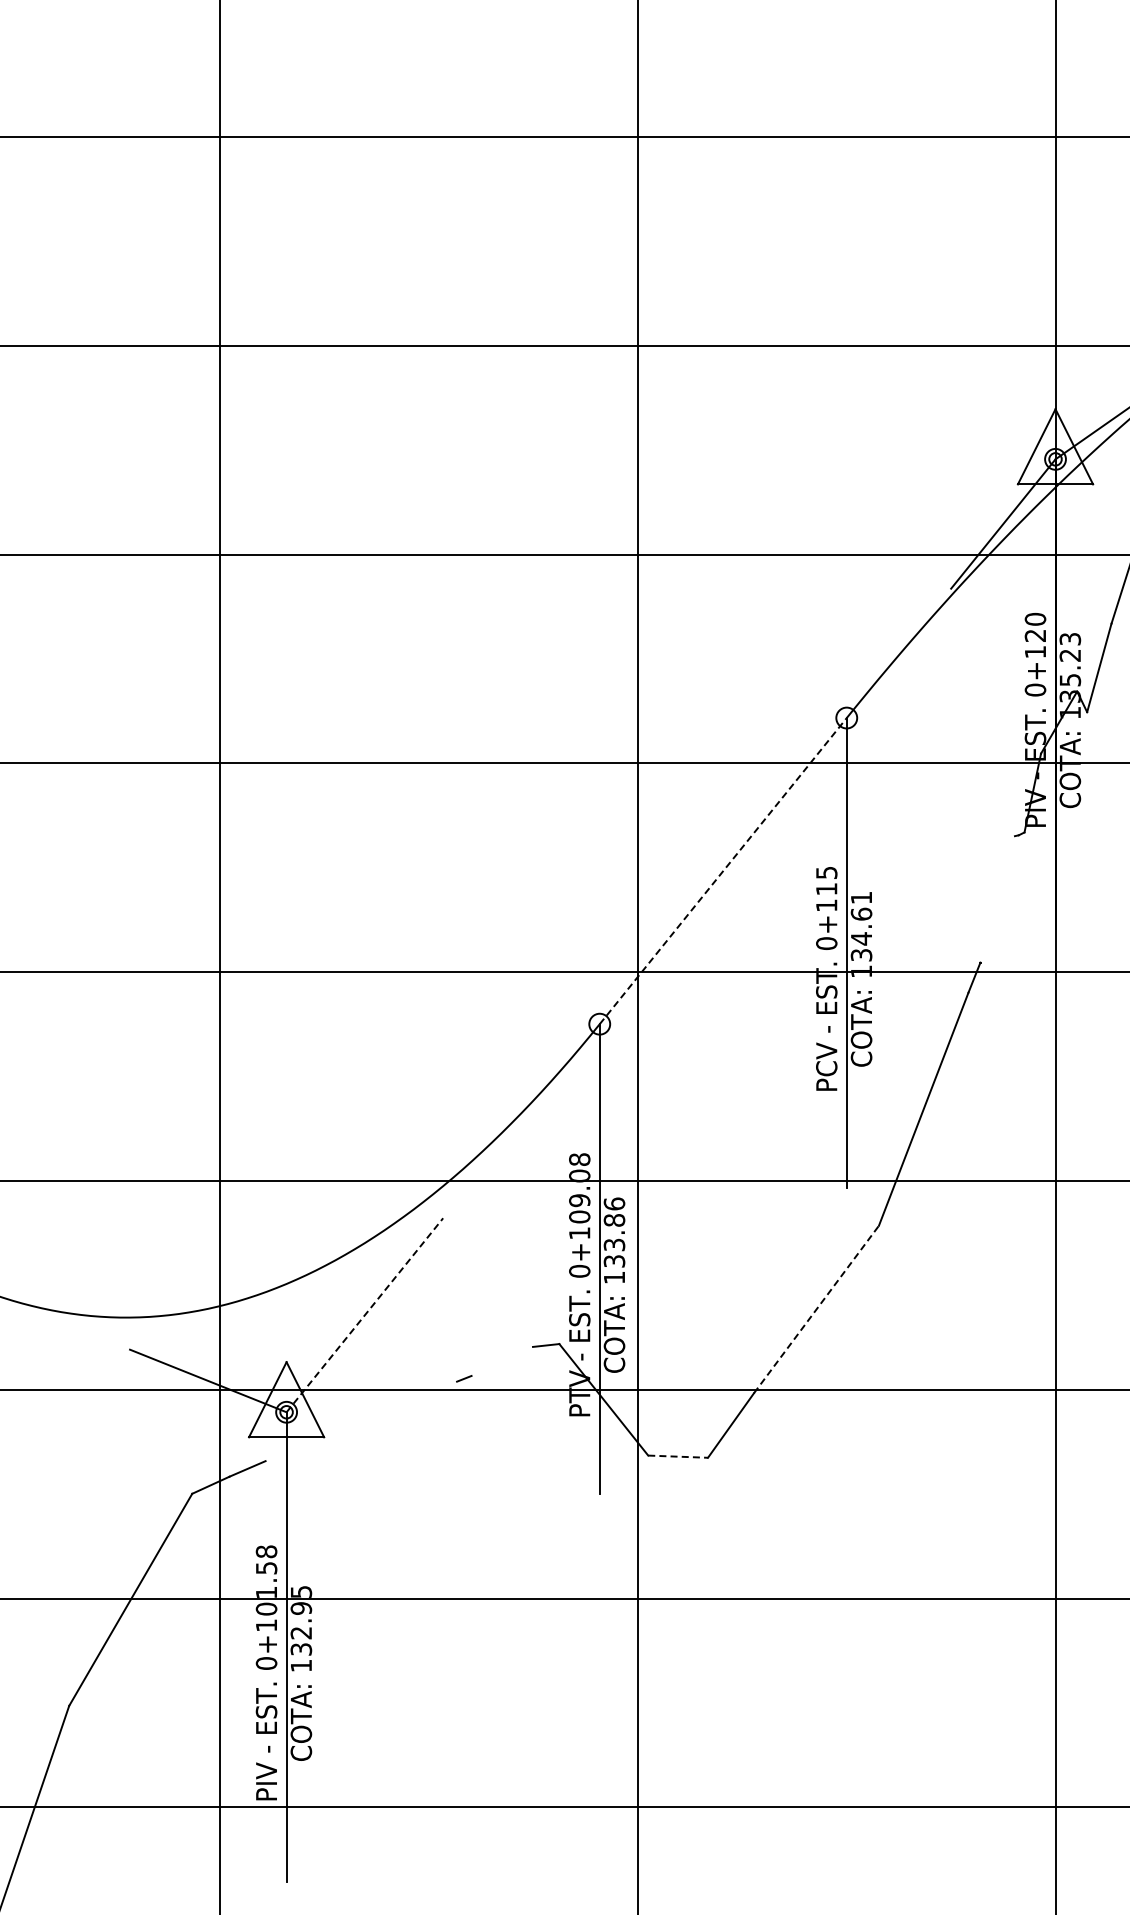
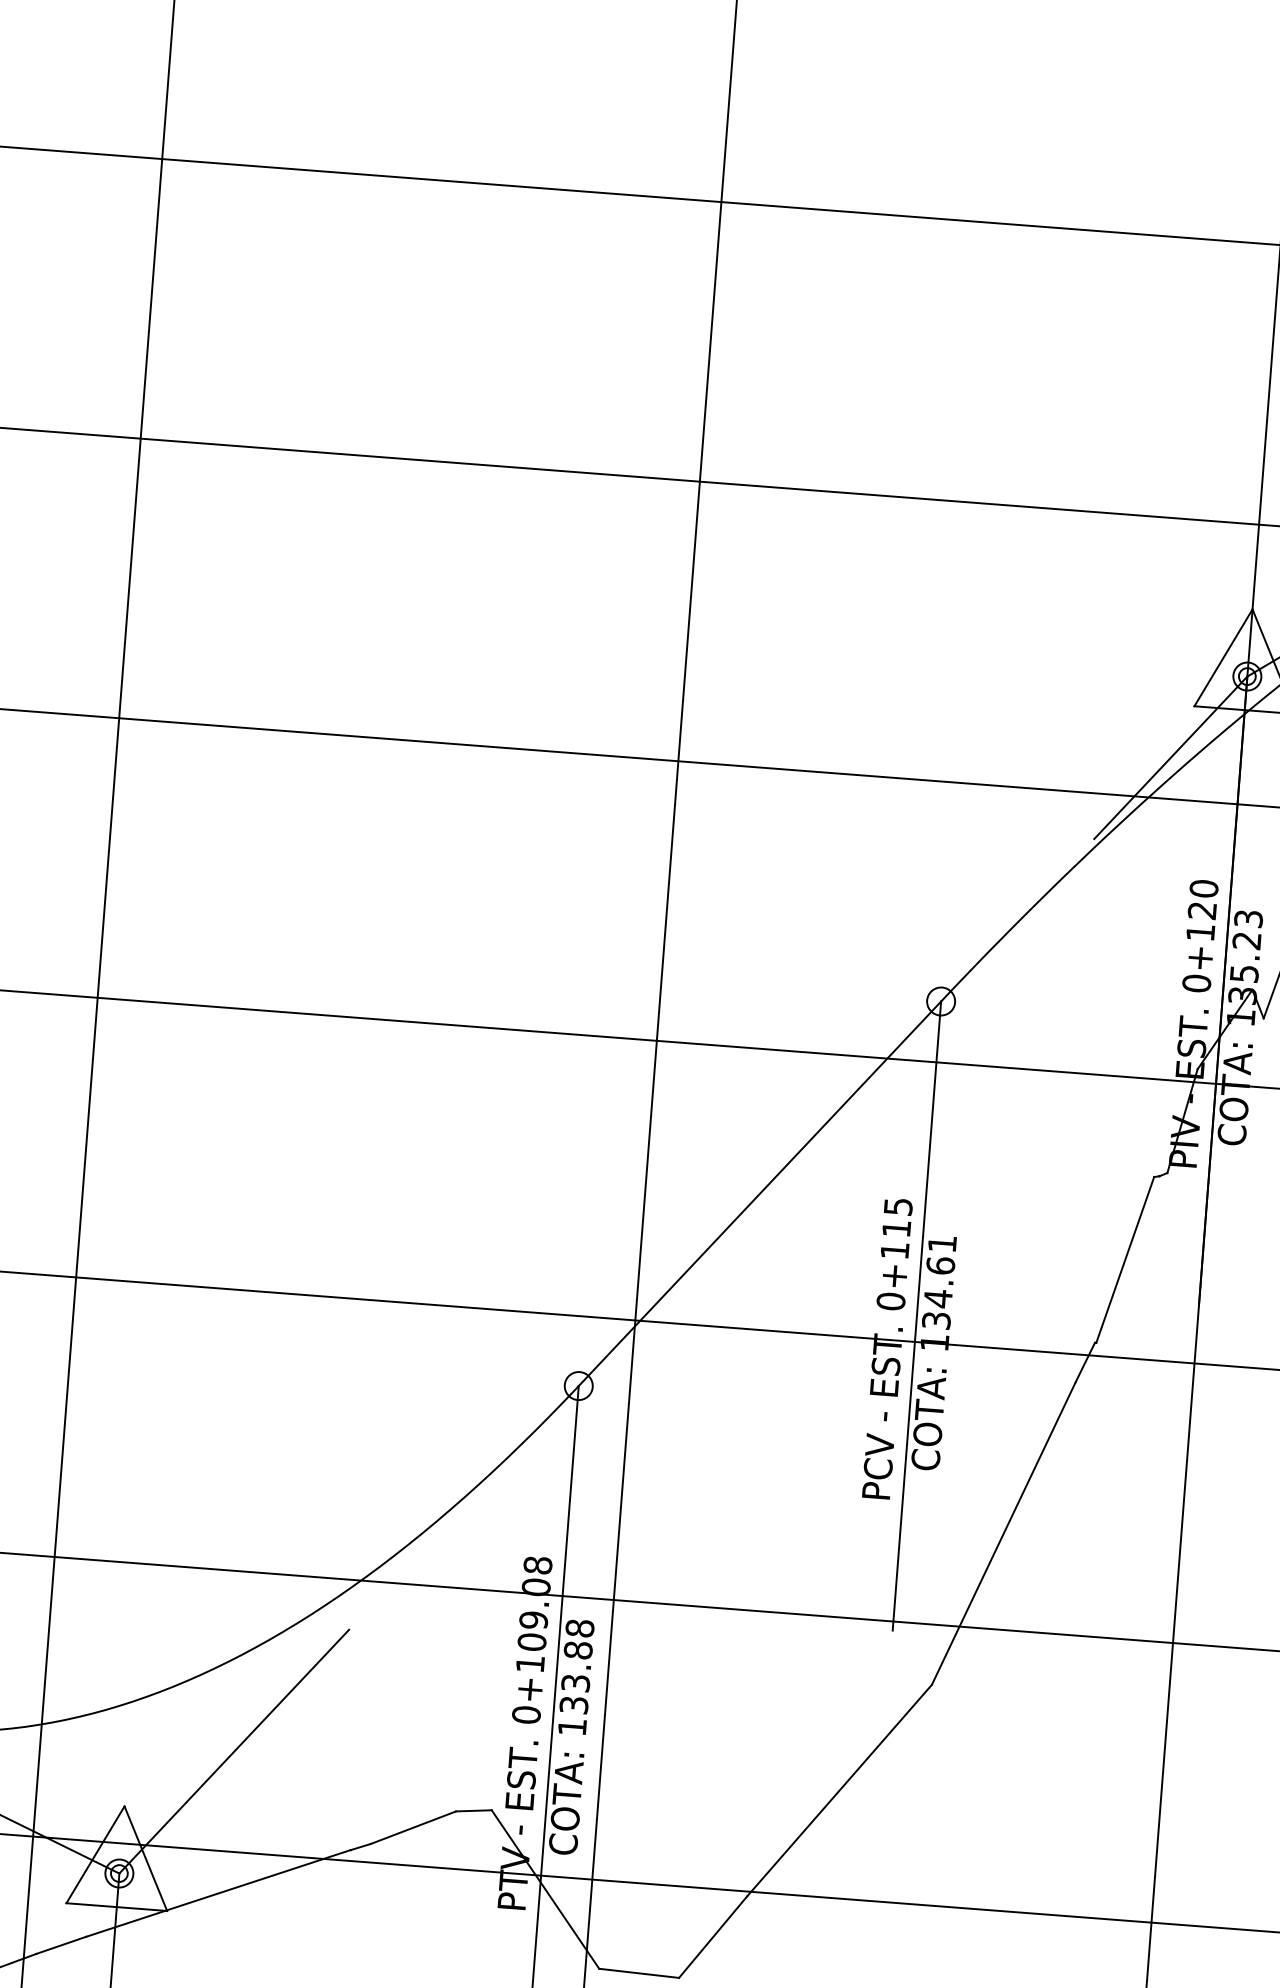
line: (723, 871) -> (760, 1194), dashed -> solid
line: (997, 899) -> (1124, 1260), added
text: (614, 1203) -> (580, 1627), 133.86 -> 133.88
line: (816, 1309) -> (839, 1790), dashed -> solid
line: (364, 1315) -> (233, 1751), dashed -> solid
line: (501, 1360) -> (412, 1826), added
line: (360, 1421) -> (217, 1893), added
line: (678, 1456) -> (639, 1973), dashed -> solid

